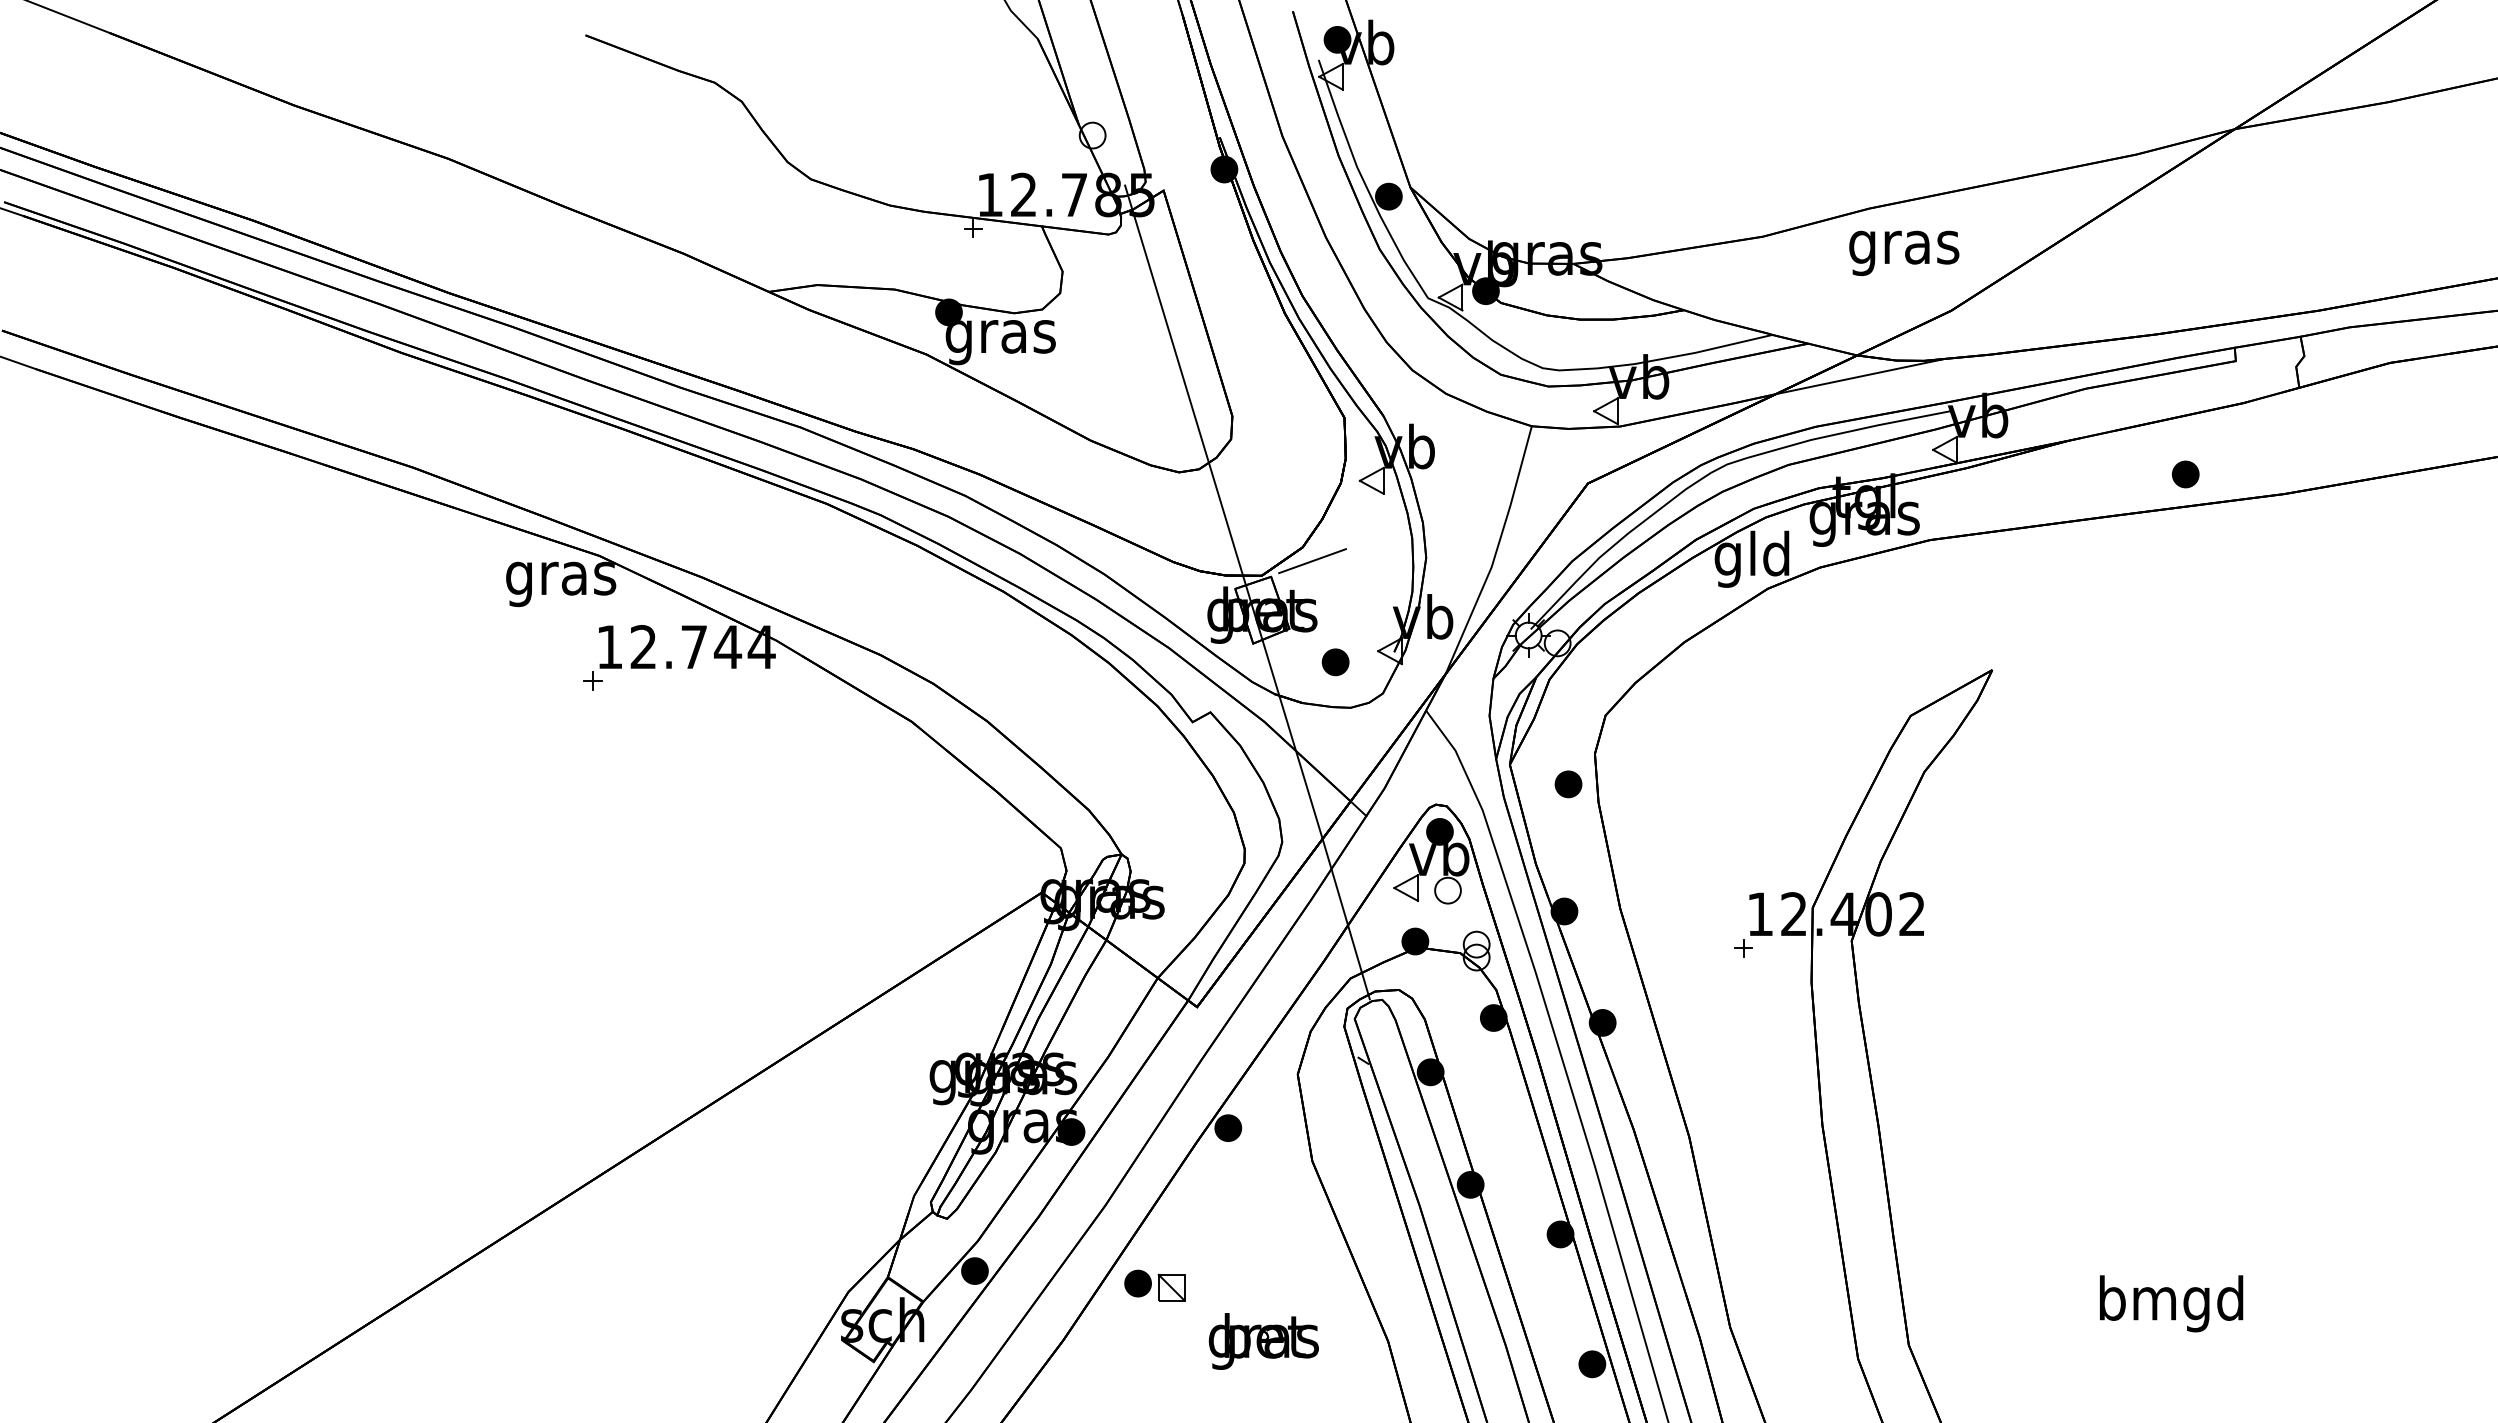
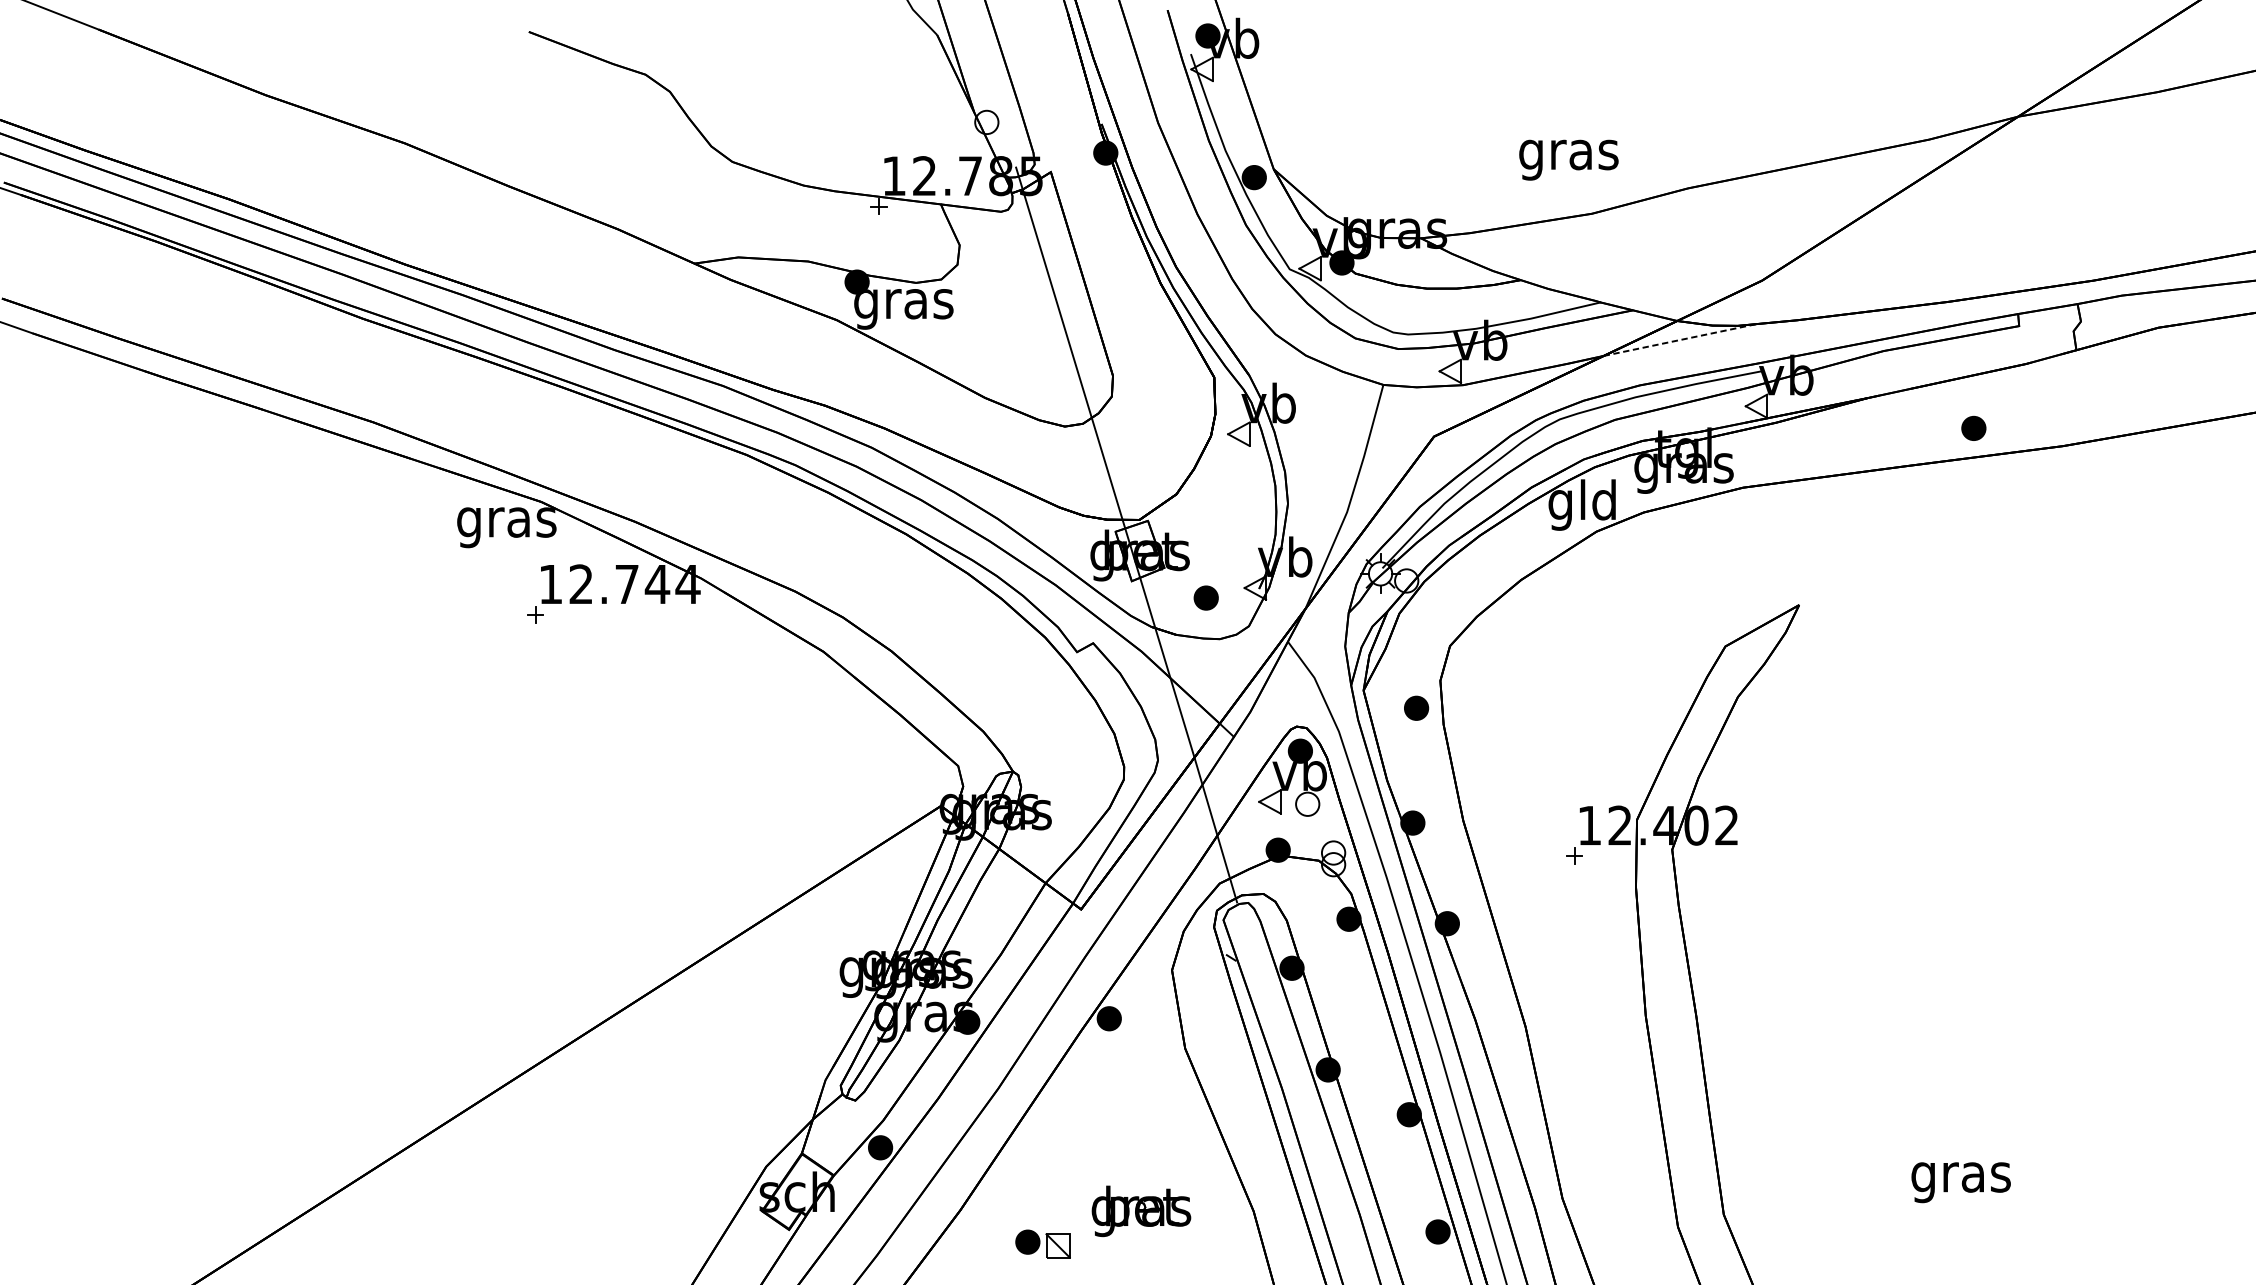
text: (1904, 252) -> (1569, 159), moved
line: (1860, 376) -> (1680, 339), solid -> dashed
line: (1312, 561) -> (1185, 507), removed
part: (1154, 1285) -> (1042, 1243), moved
text: (2171, 1303) -> (1961, 1177), bmgd -> gras

